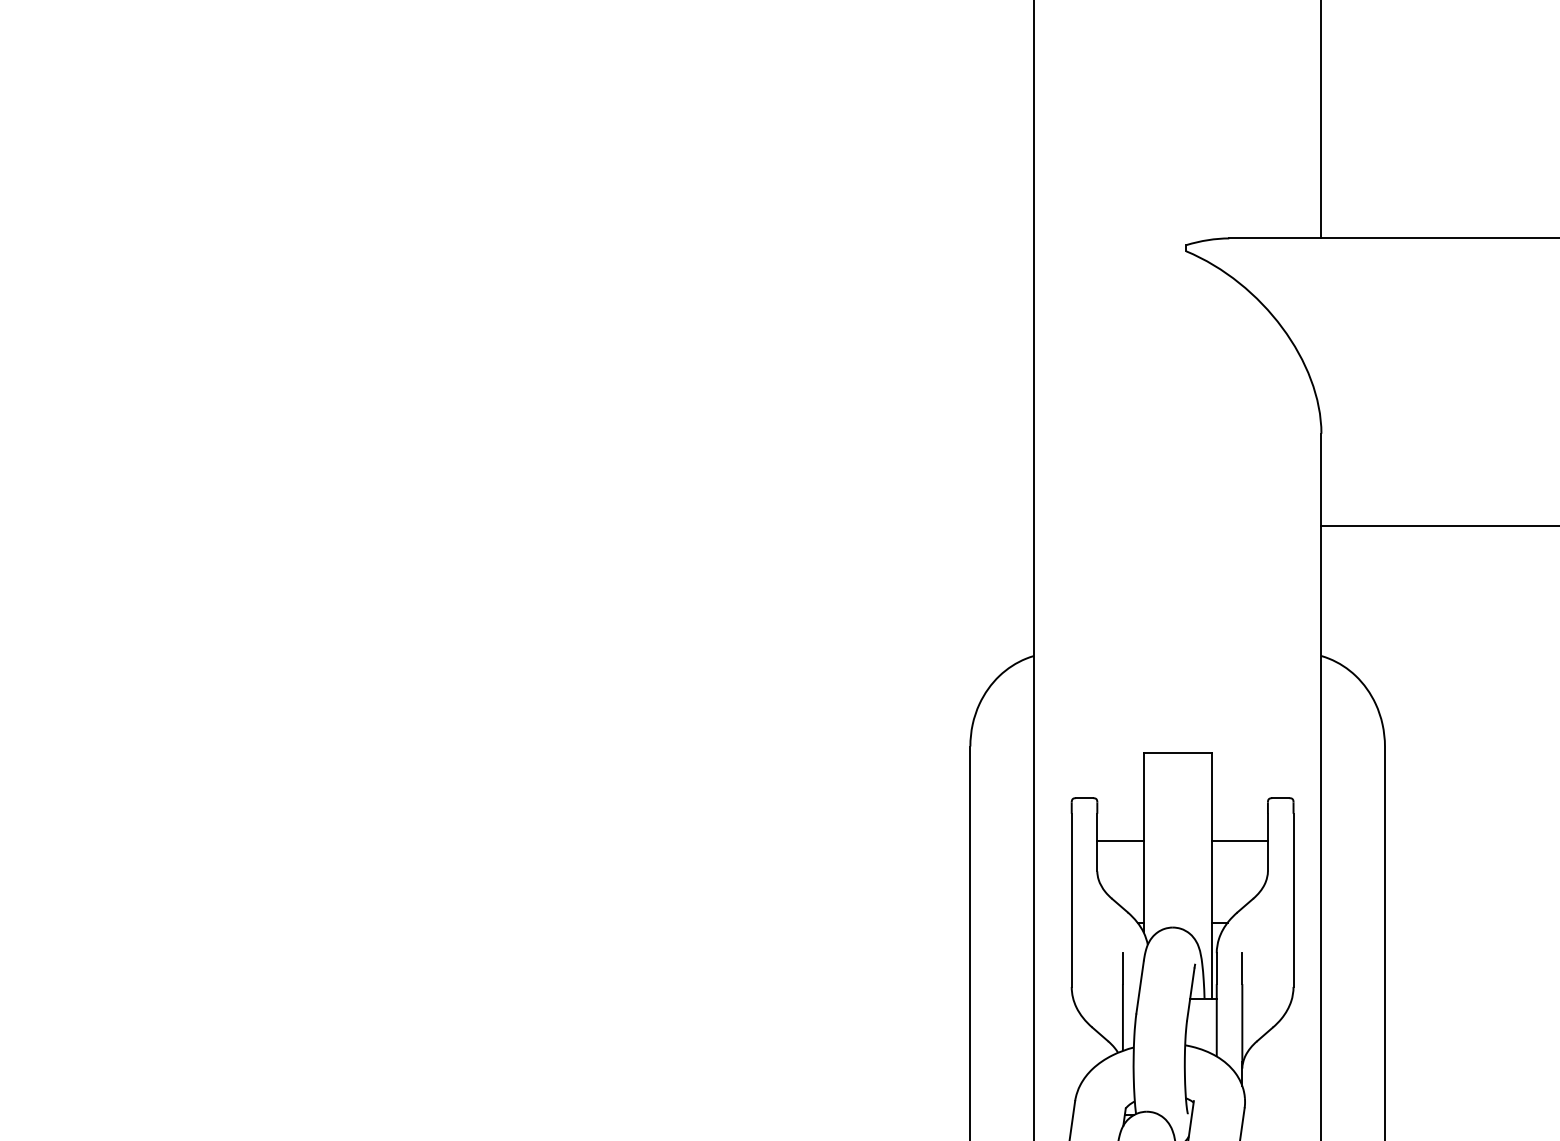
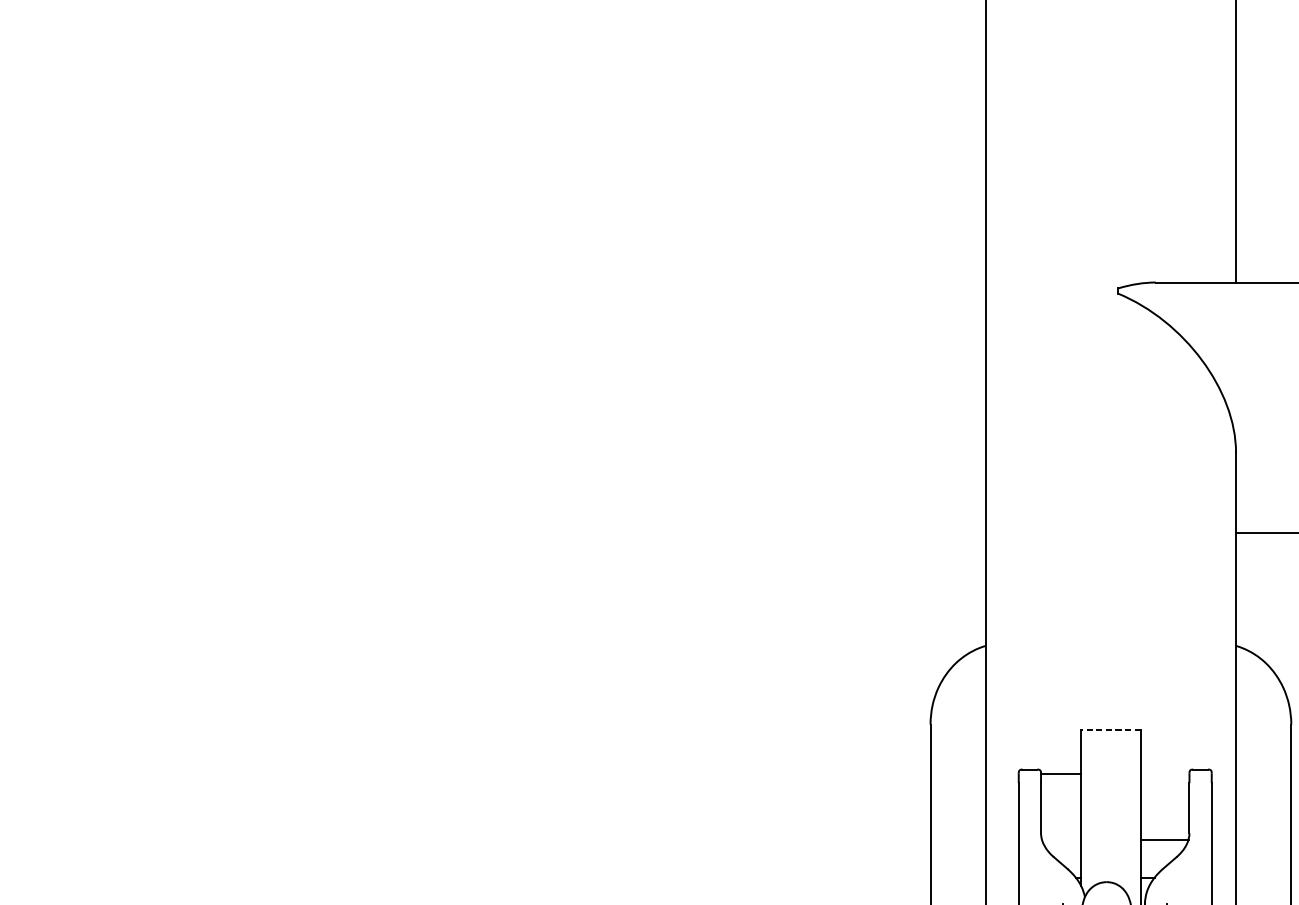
line: (1177, 752) -> (1110, 729), solid -> dashed
line: (1120, 840) -> (1061, 773), moved
line: (1239, 840) -> (1164, 839), moved

